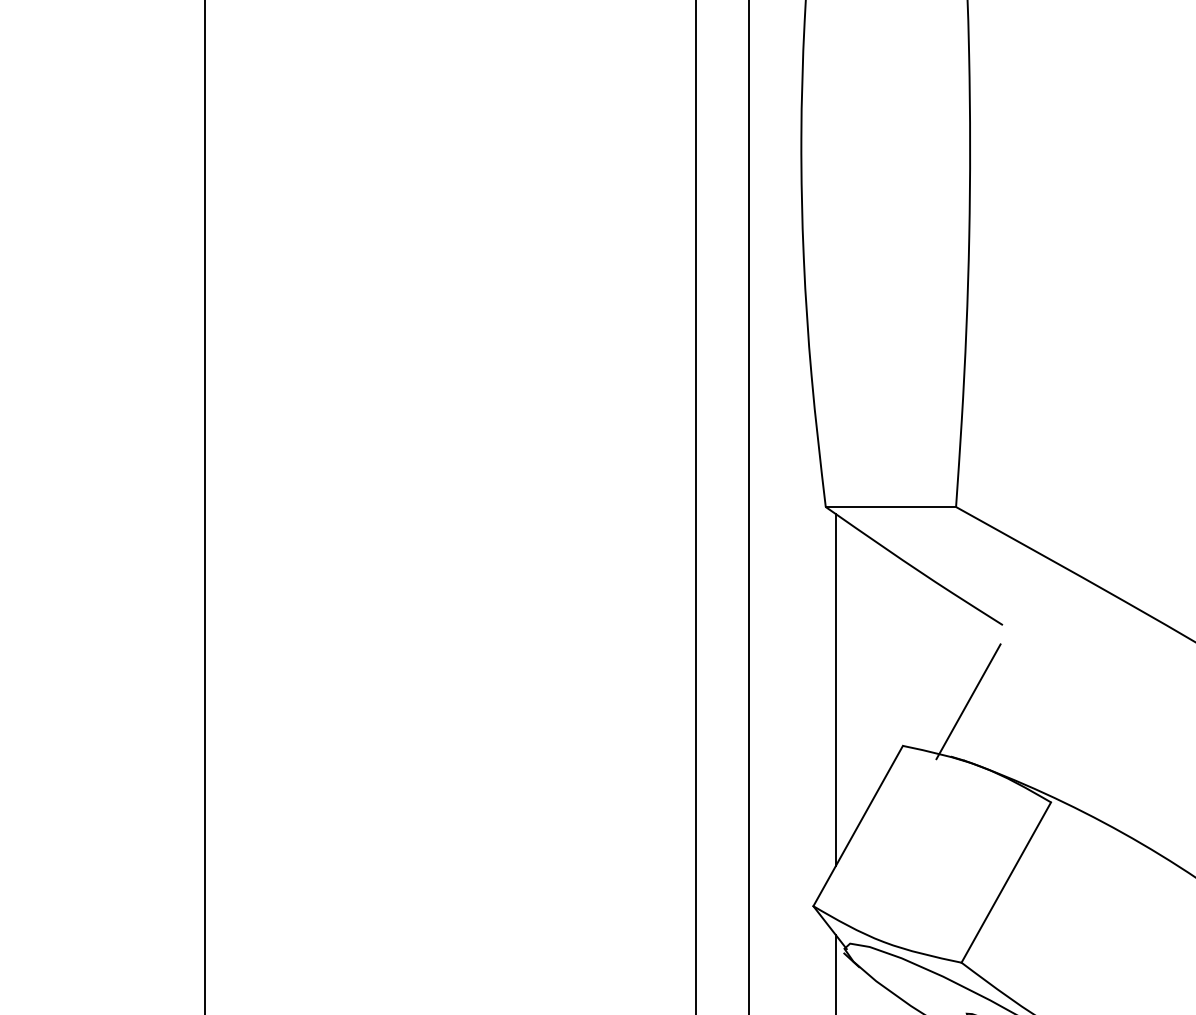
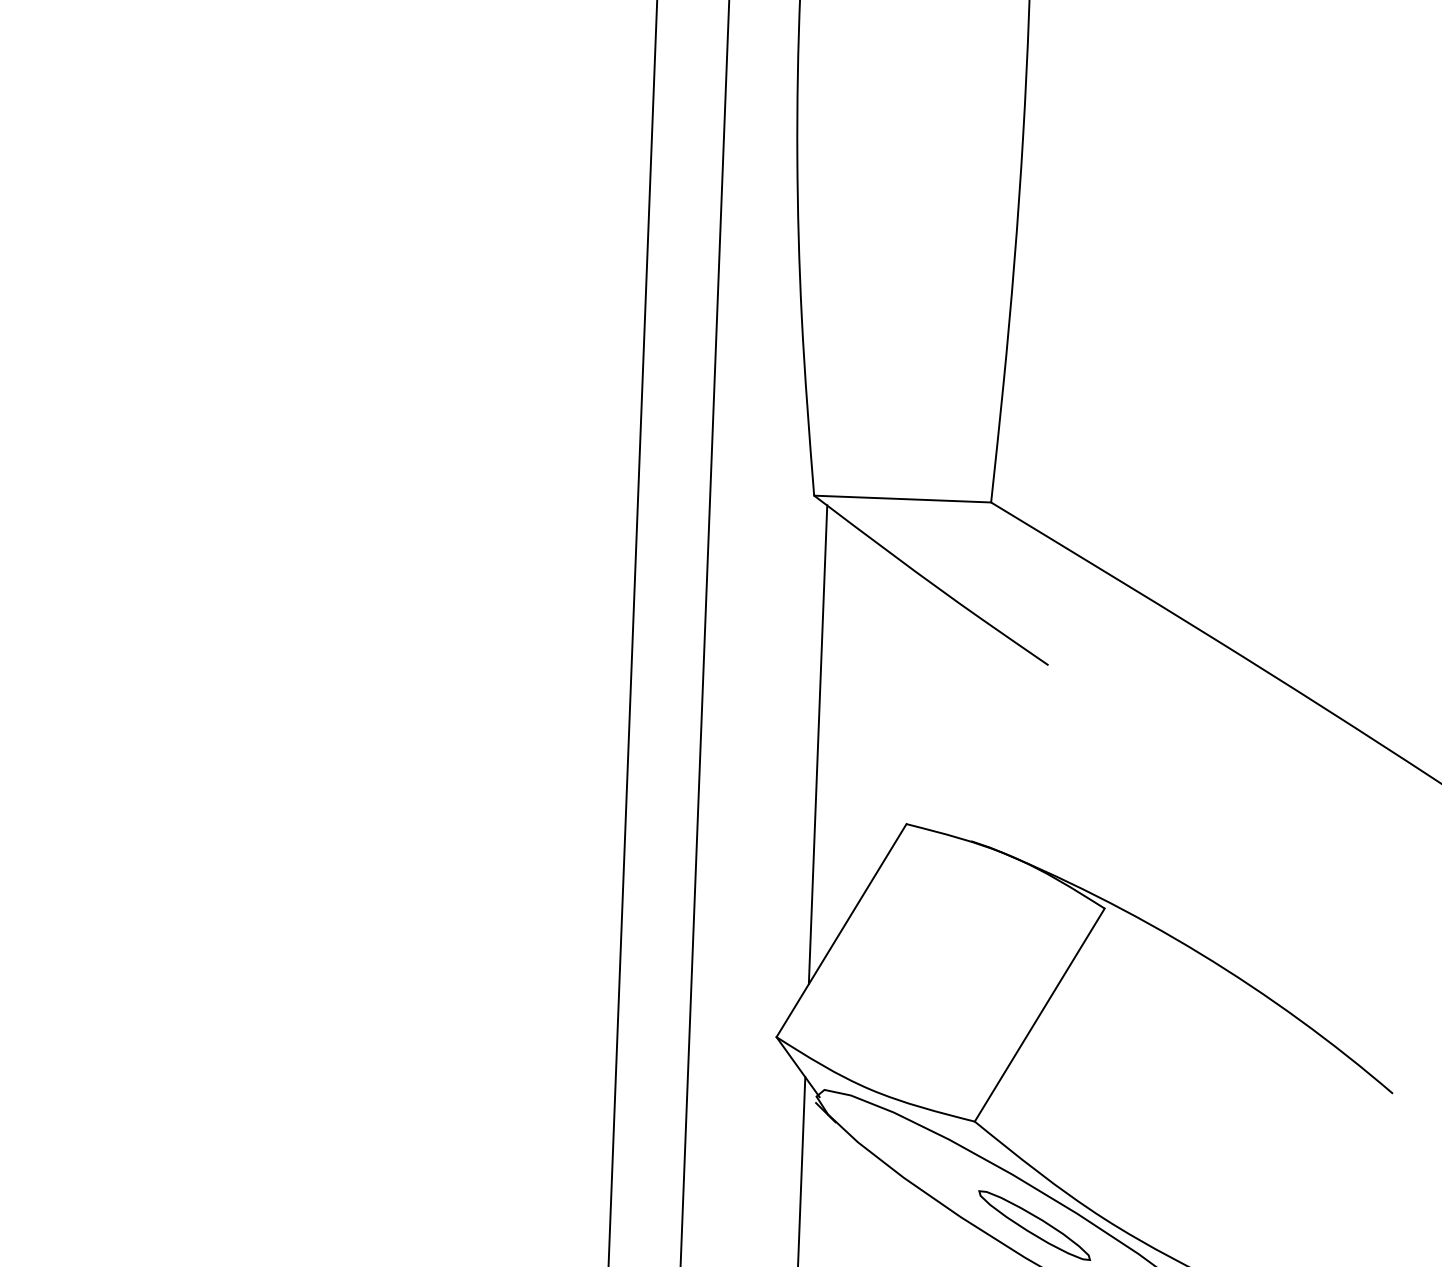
line: (968, 701) -> (997, 767), removed

